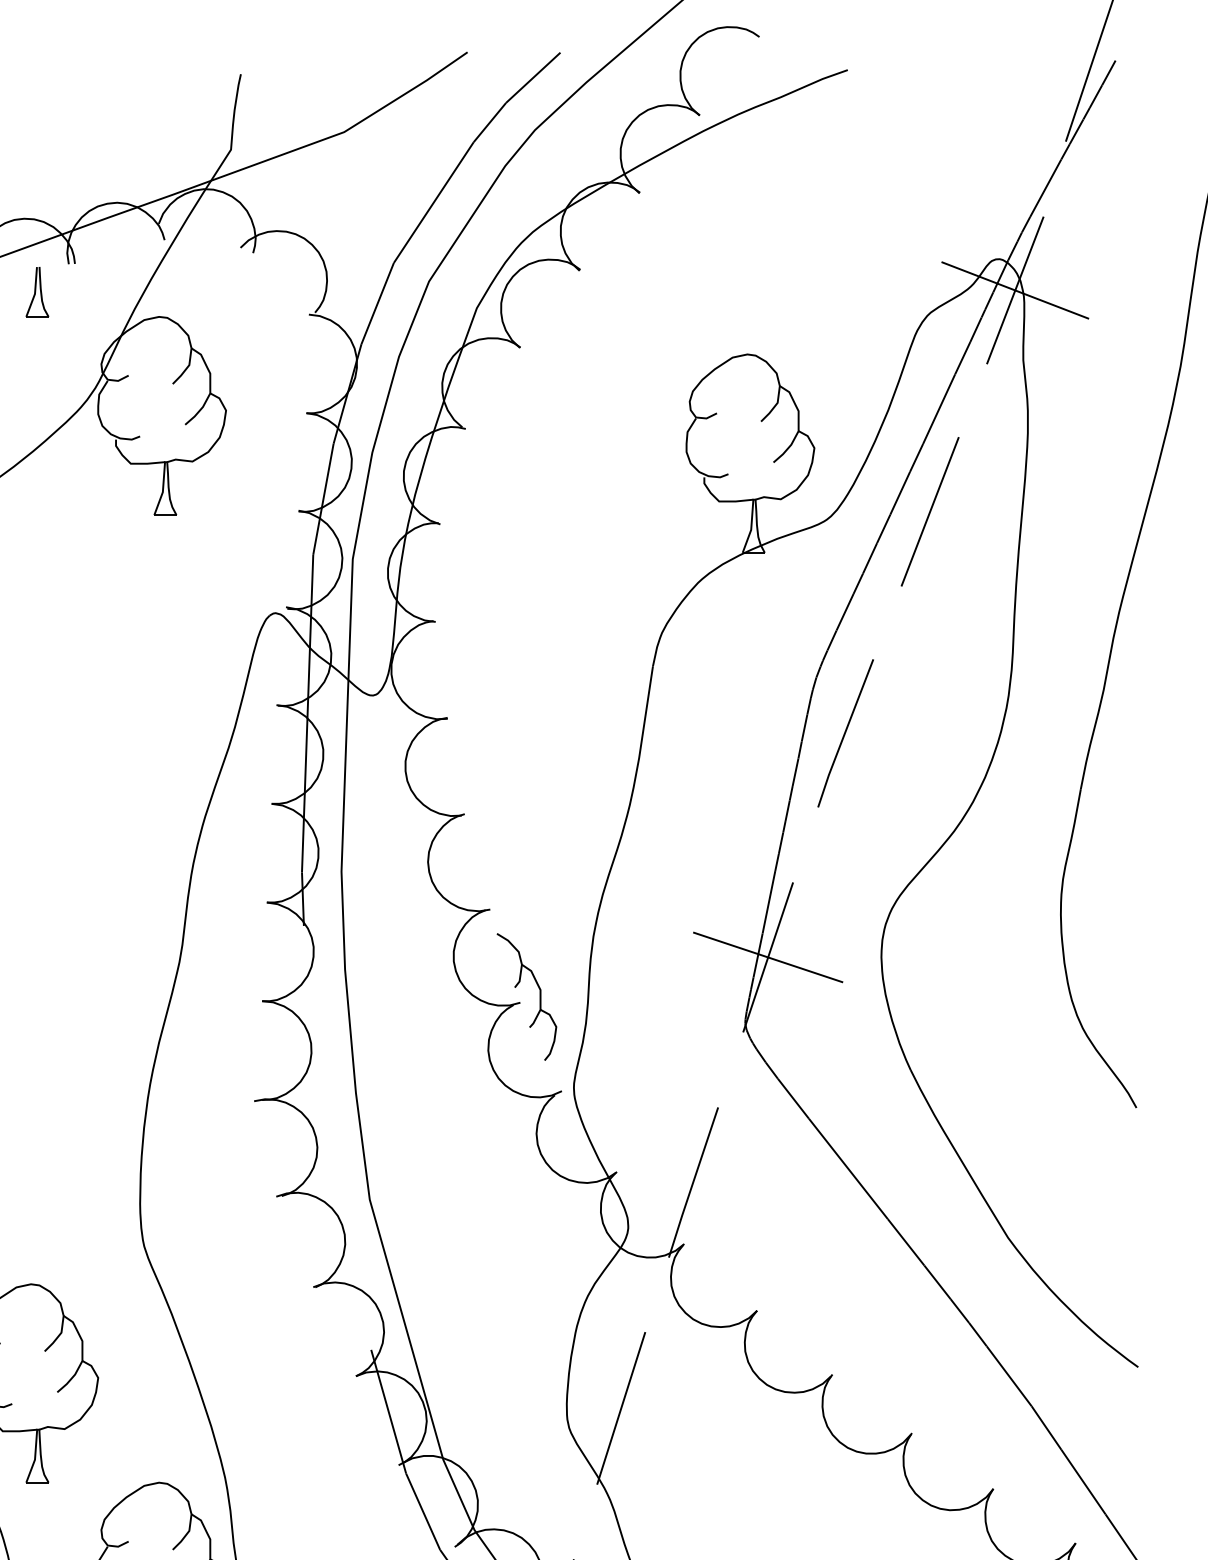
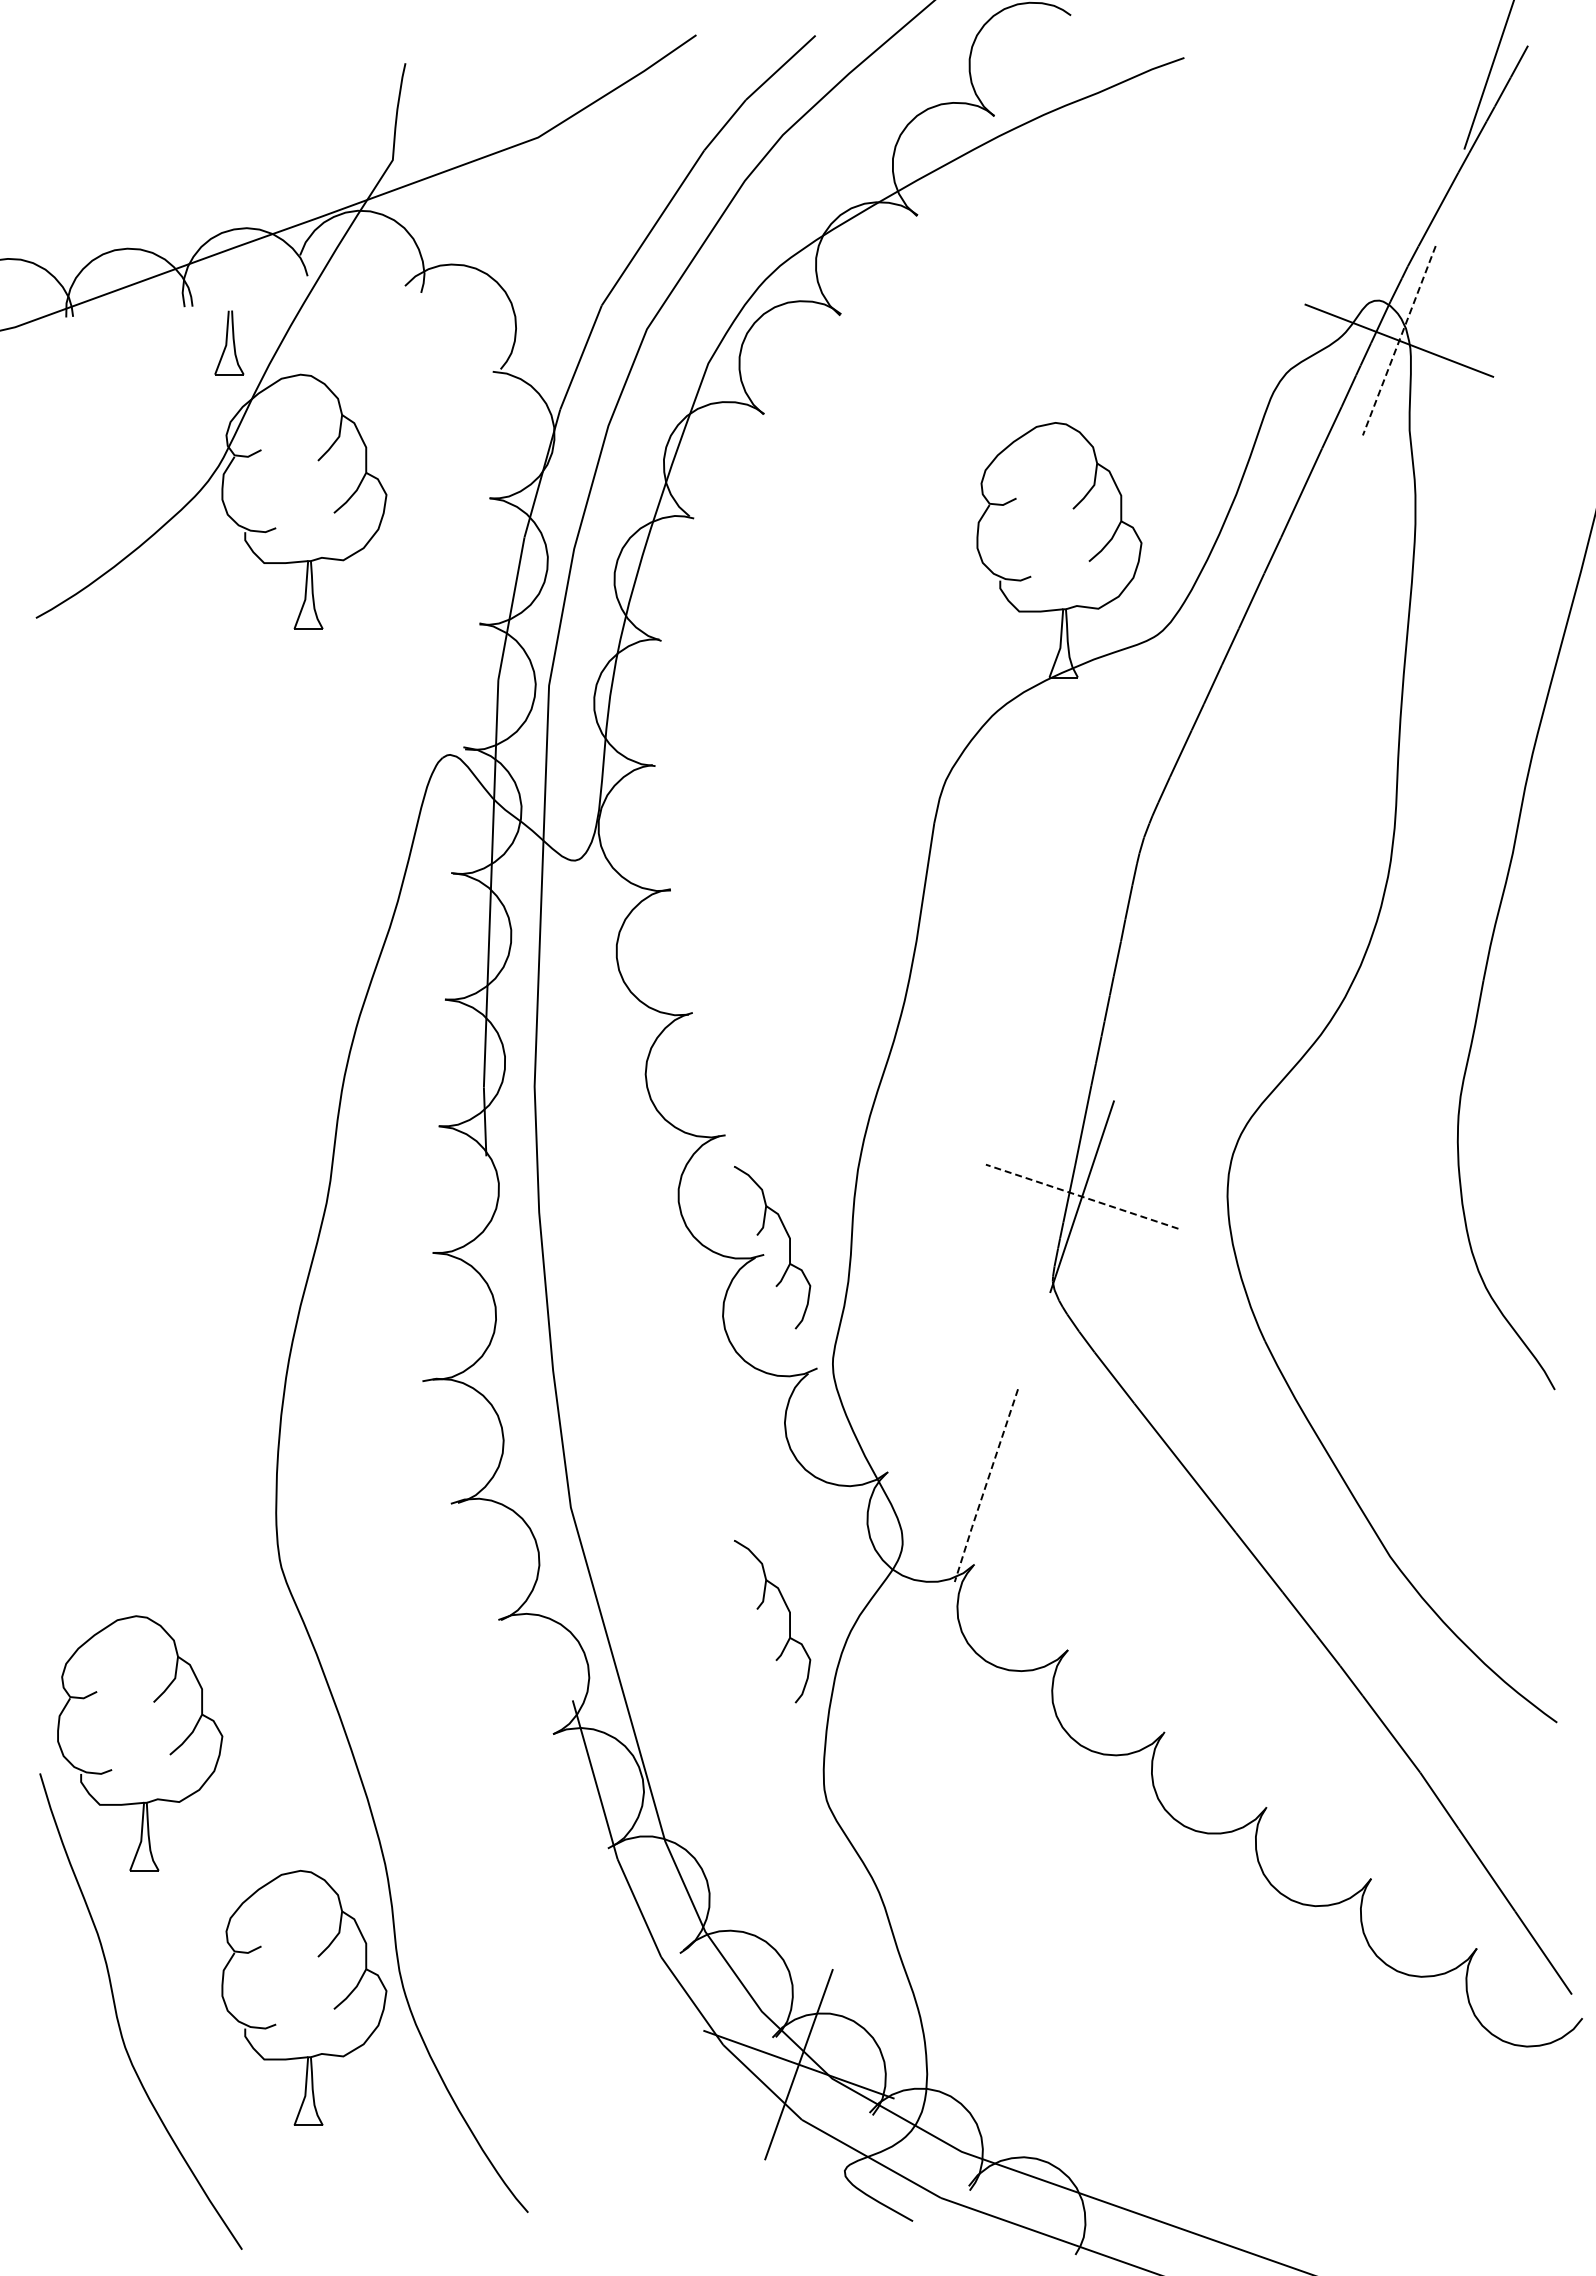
line: (1015, 290) -> (1399, 340), solid -> dashed
part: (37, 291) -> (229, 342), moved
line: (929, 511) -> (1289, 624), removed
line: (845, 733) -> (1181, 909), removed
line: (768, 957) -> (1082, 1196), solid -> dashed
line: (692, 1183) -> (985, 1486), solid -> dashed
part: (540, 1288) -> (789, 1621), added
line: (621, 1408) -> (893, 1775), removed

